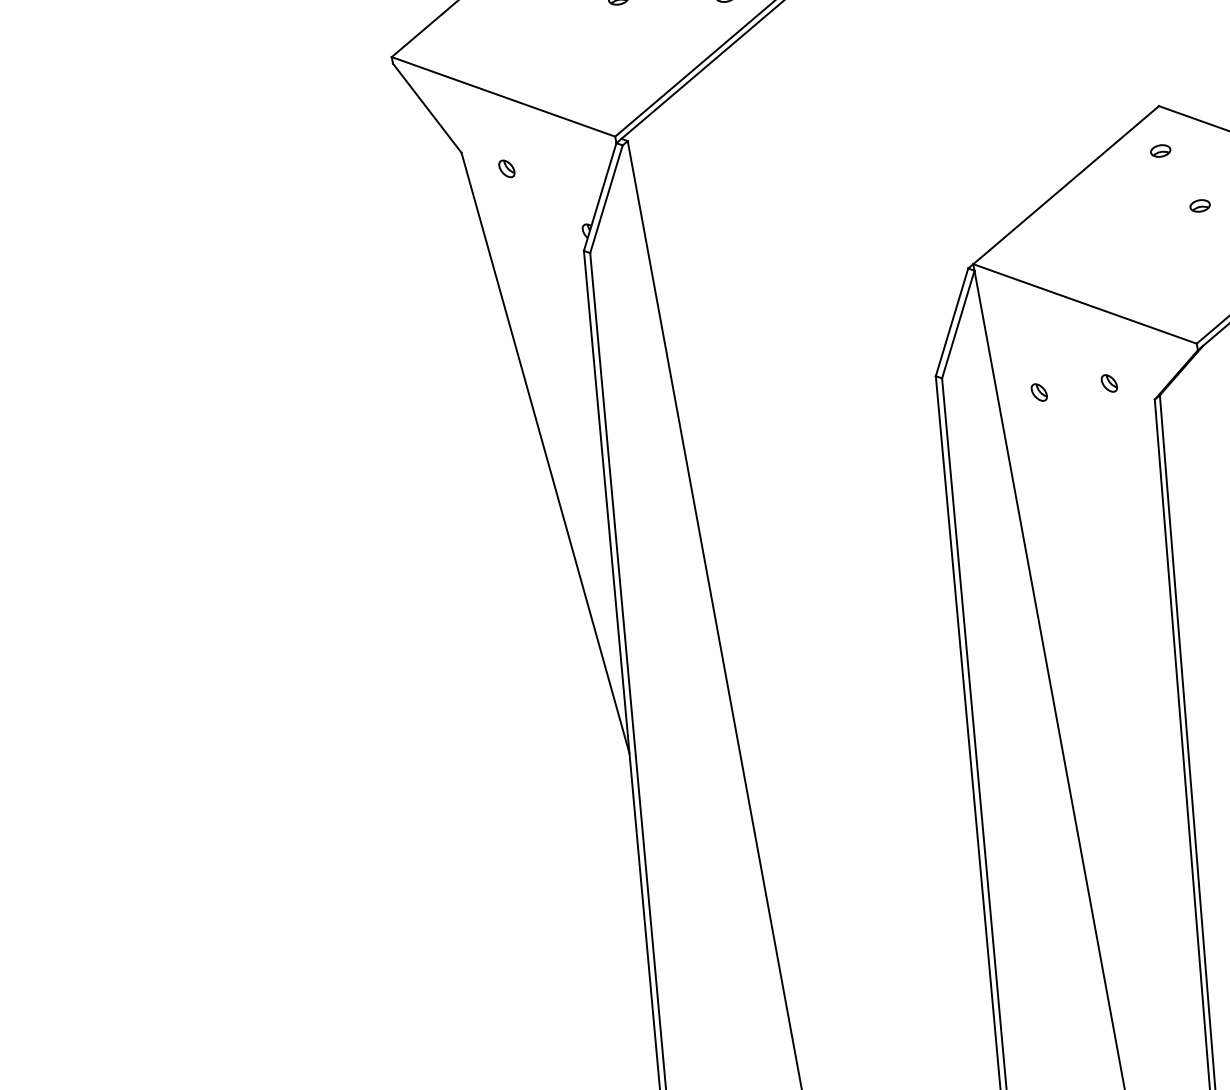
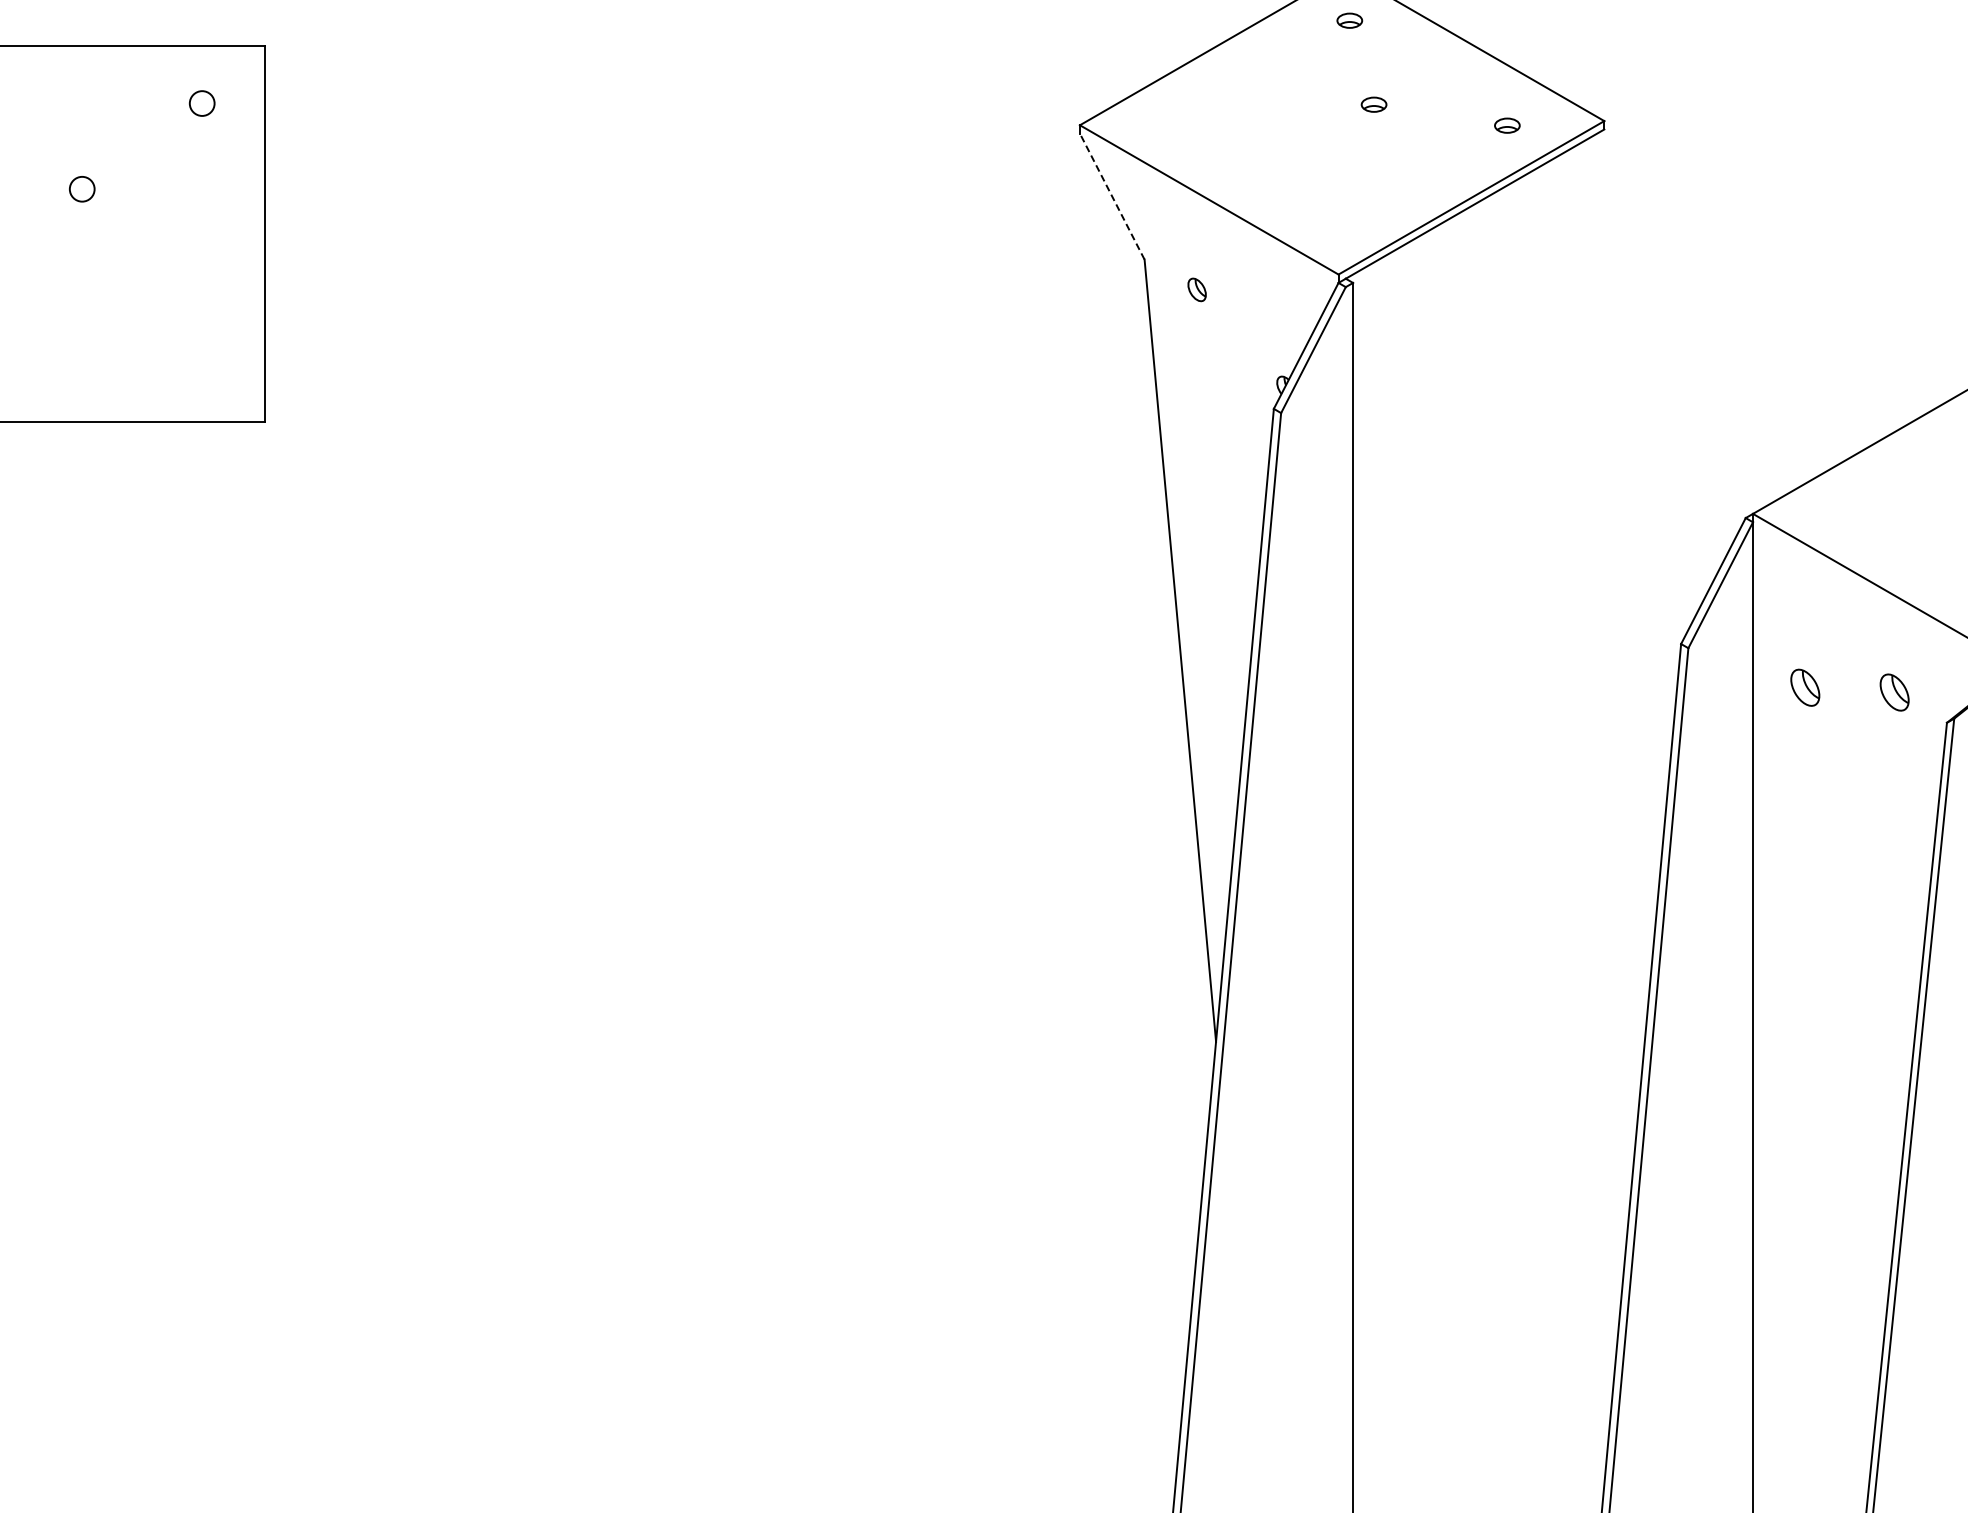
line: (427, 108) -> (1112, 196), solid -> dashed
part: (1108, 383) -> (1893, 692), size x1.6
part: (1039, 392) -> (1805, 687), size x1.6

